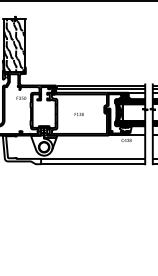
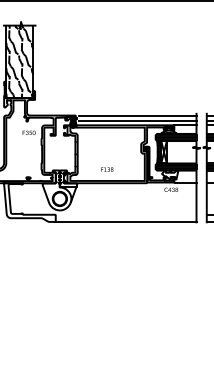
text: (78, 114) -> (106, 169), moved
line: (92, 158) -> (125, 214), removed

